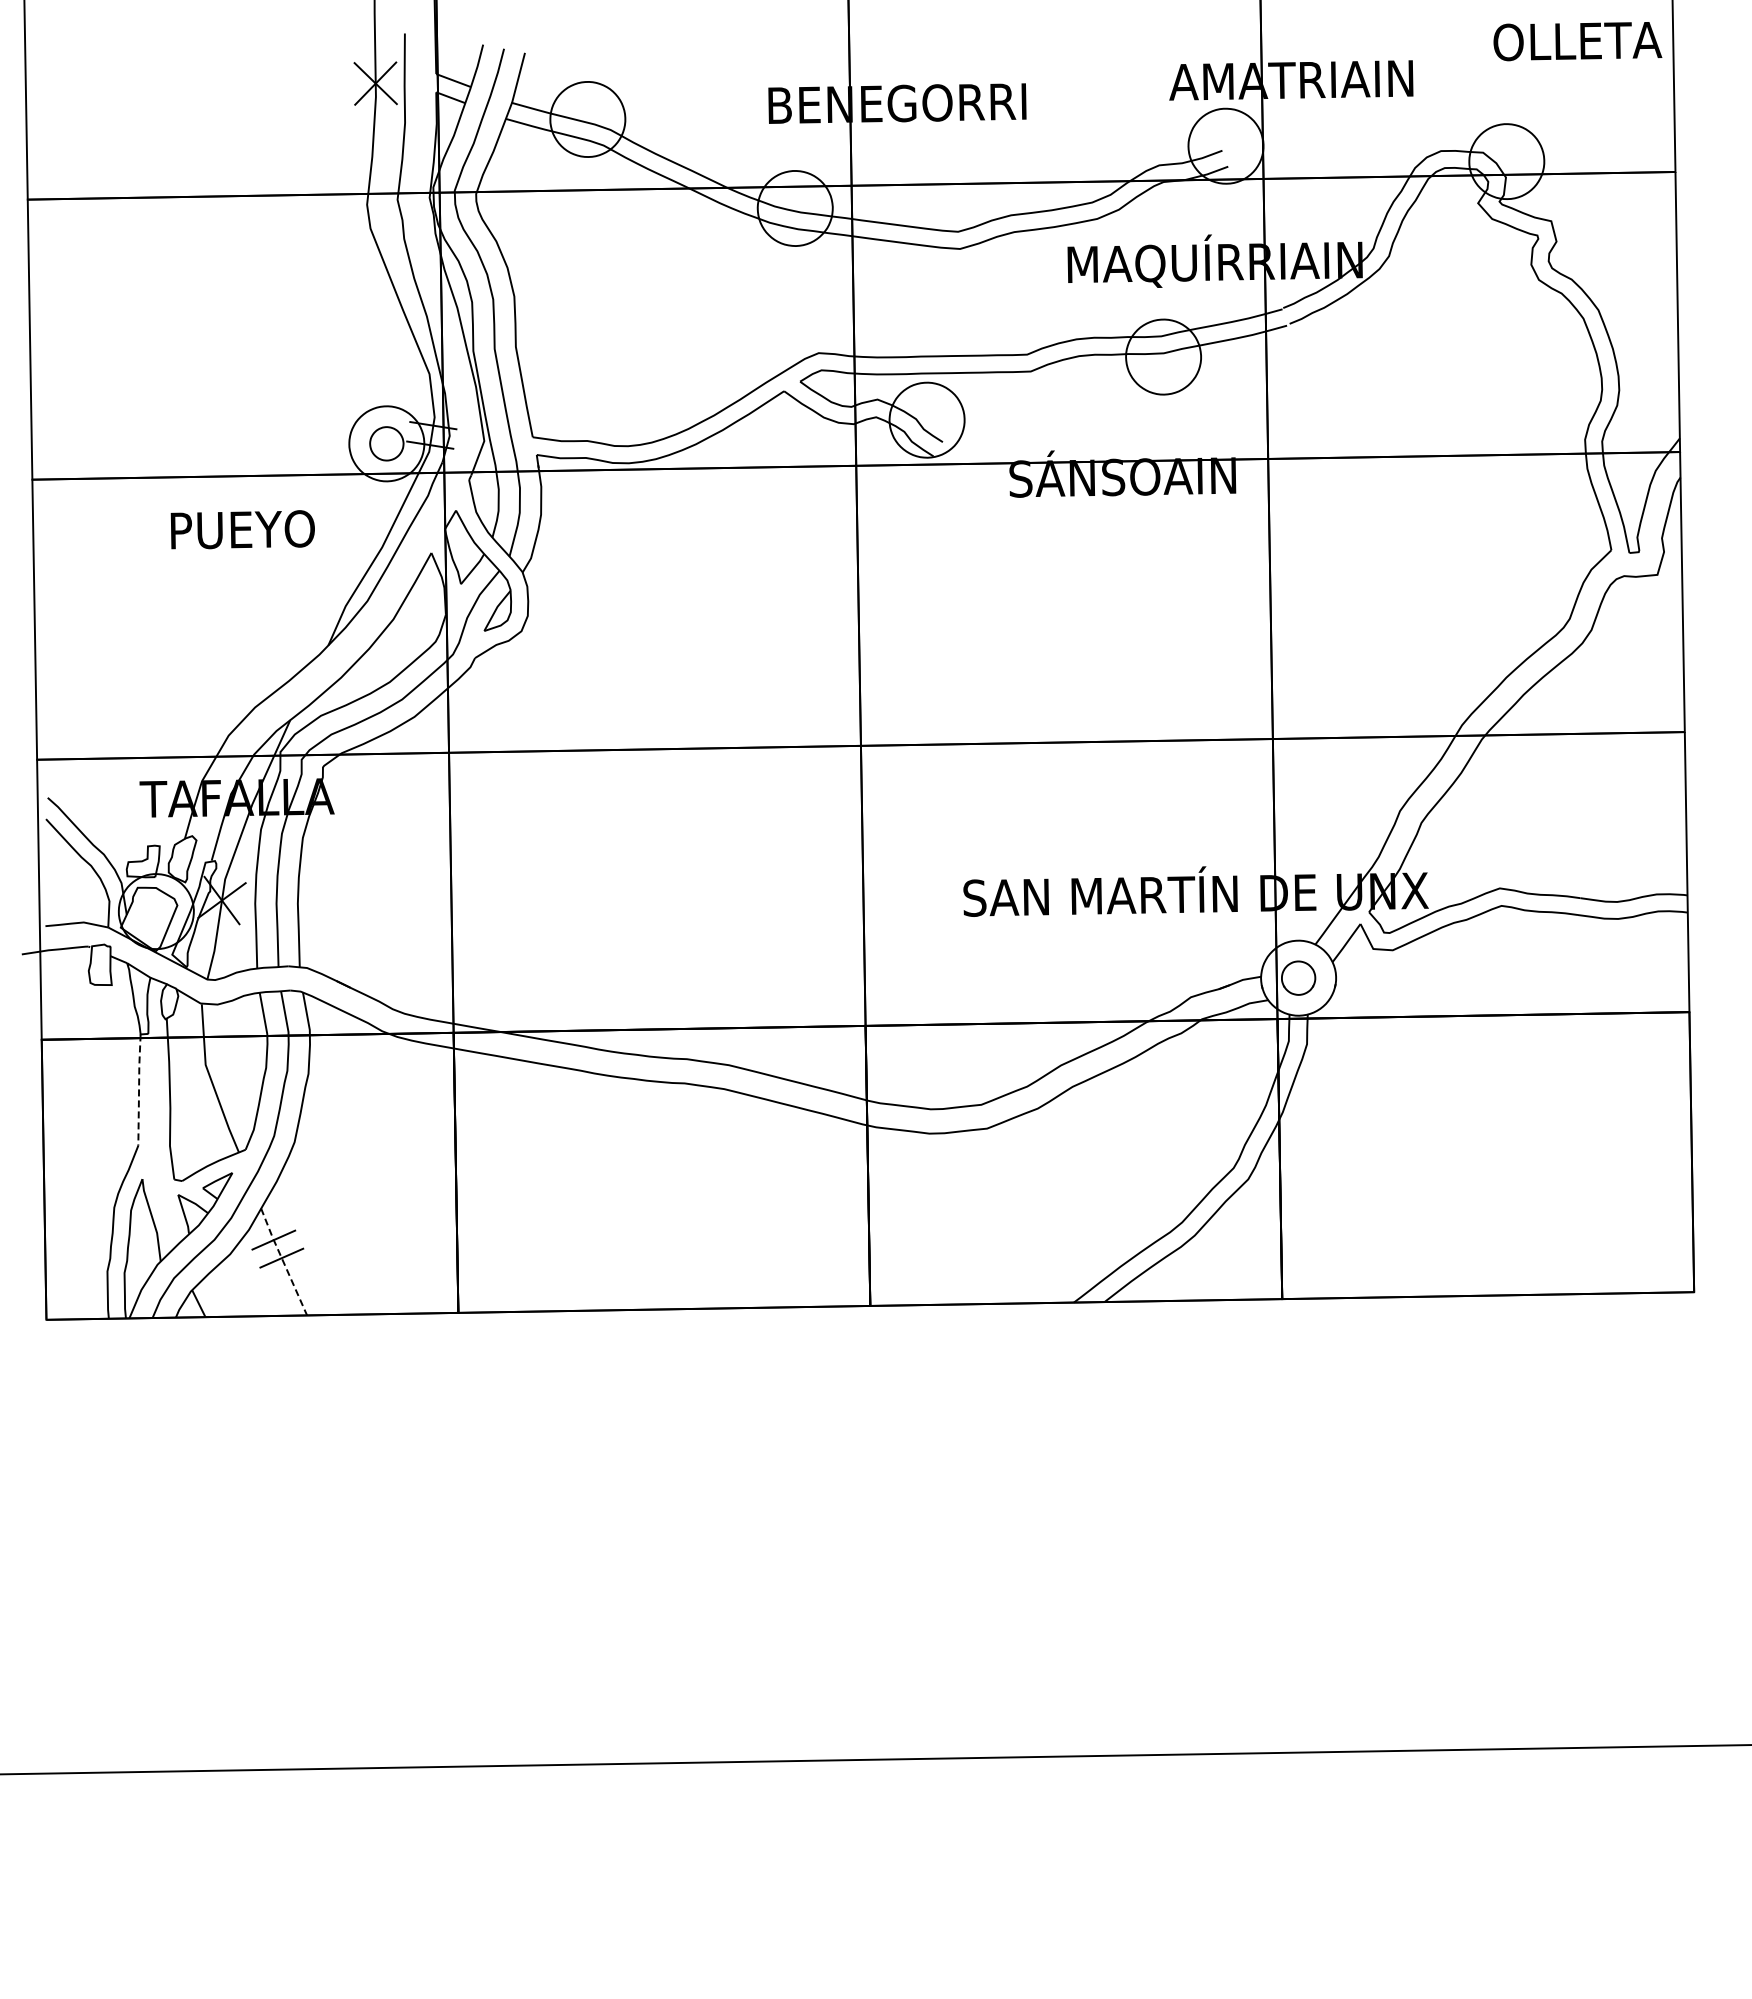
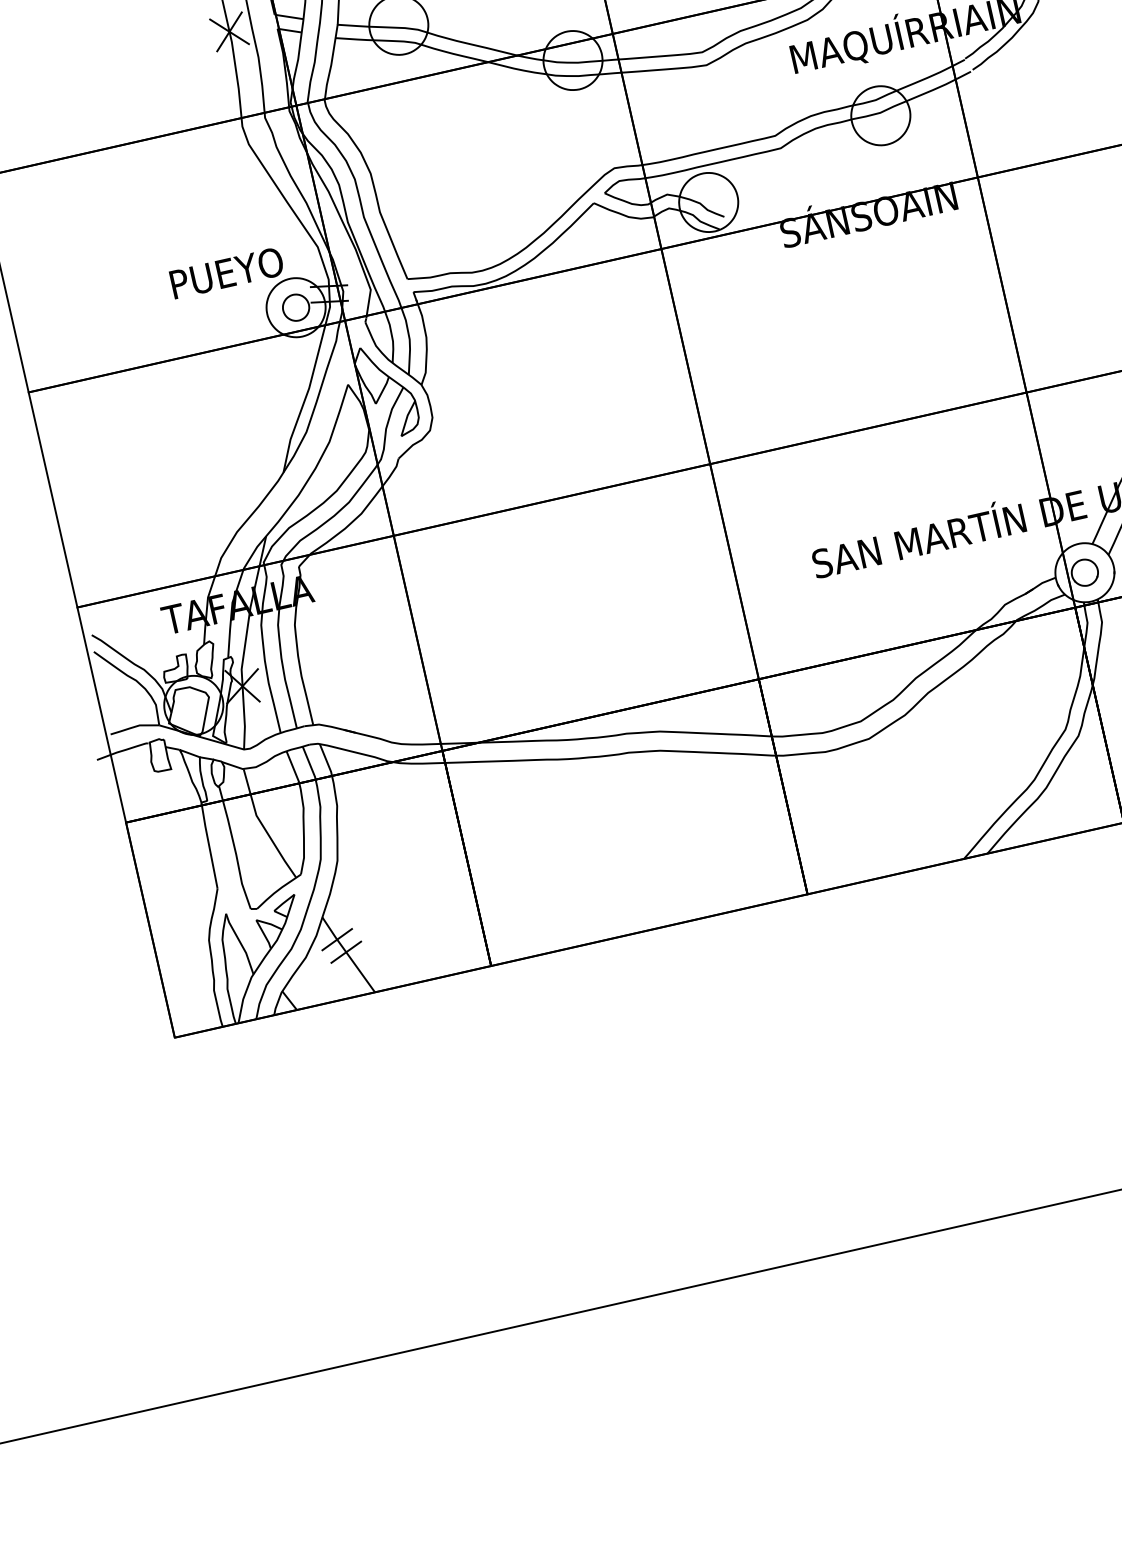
text: (242, 529) -> (226, 272), moved
line: (139, 1090) -> (209, 845), dashed -> solid
line: (283, 1261) -> (348, 954), dashed -> solid

